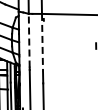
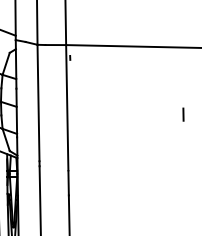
line: (29, 40) -> (39, 102), dashed -> solid
line: (42, 42) -> (67, 106), dashed -> solid

